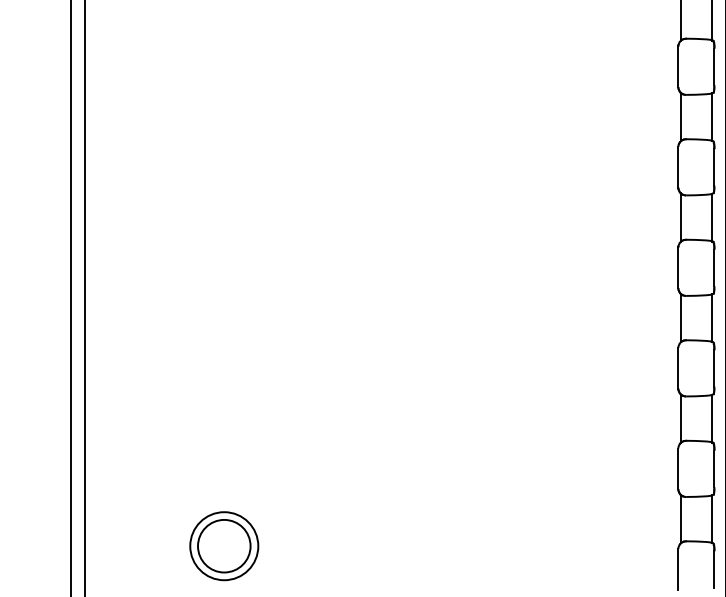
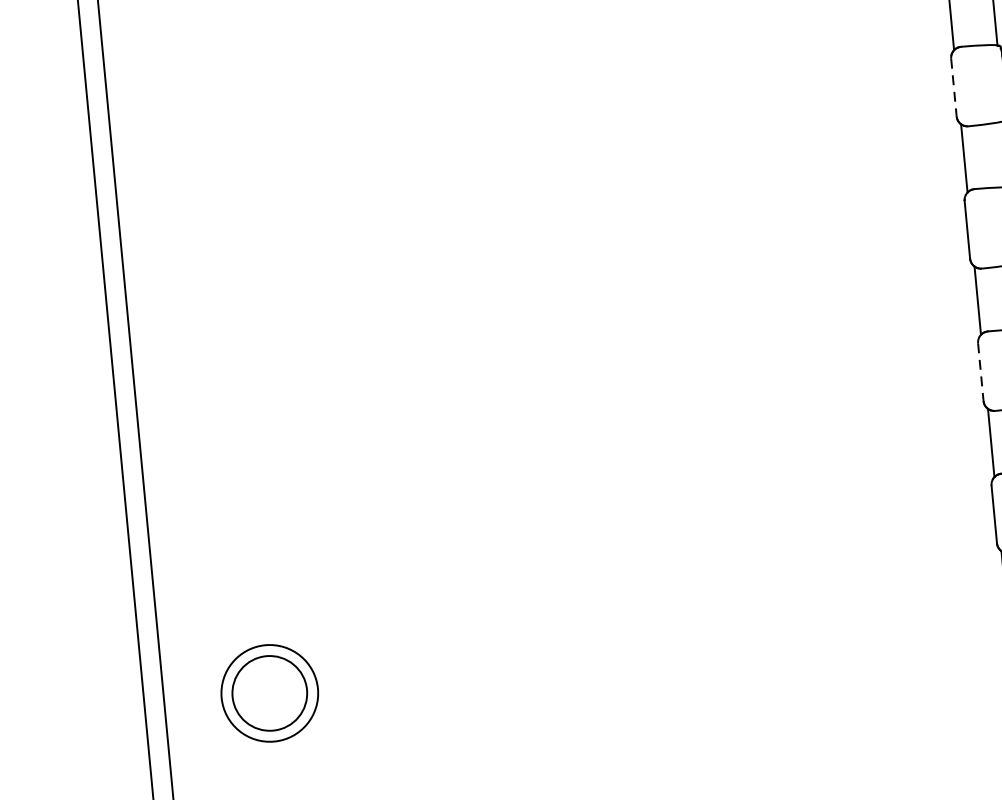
line: (678, 167) -> (954, 87), solid -> dashed
line: (678, 368) -> (981, 372), solid -> dashed
part: (224, 546) -> (270, 693), moved

